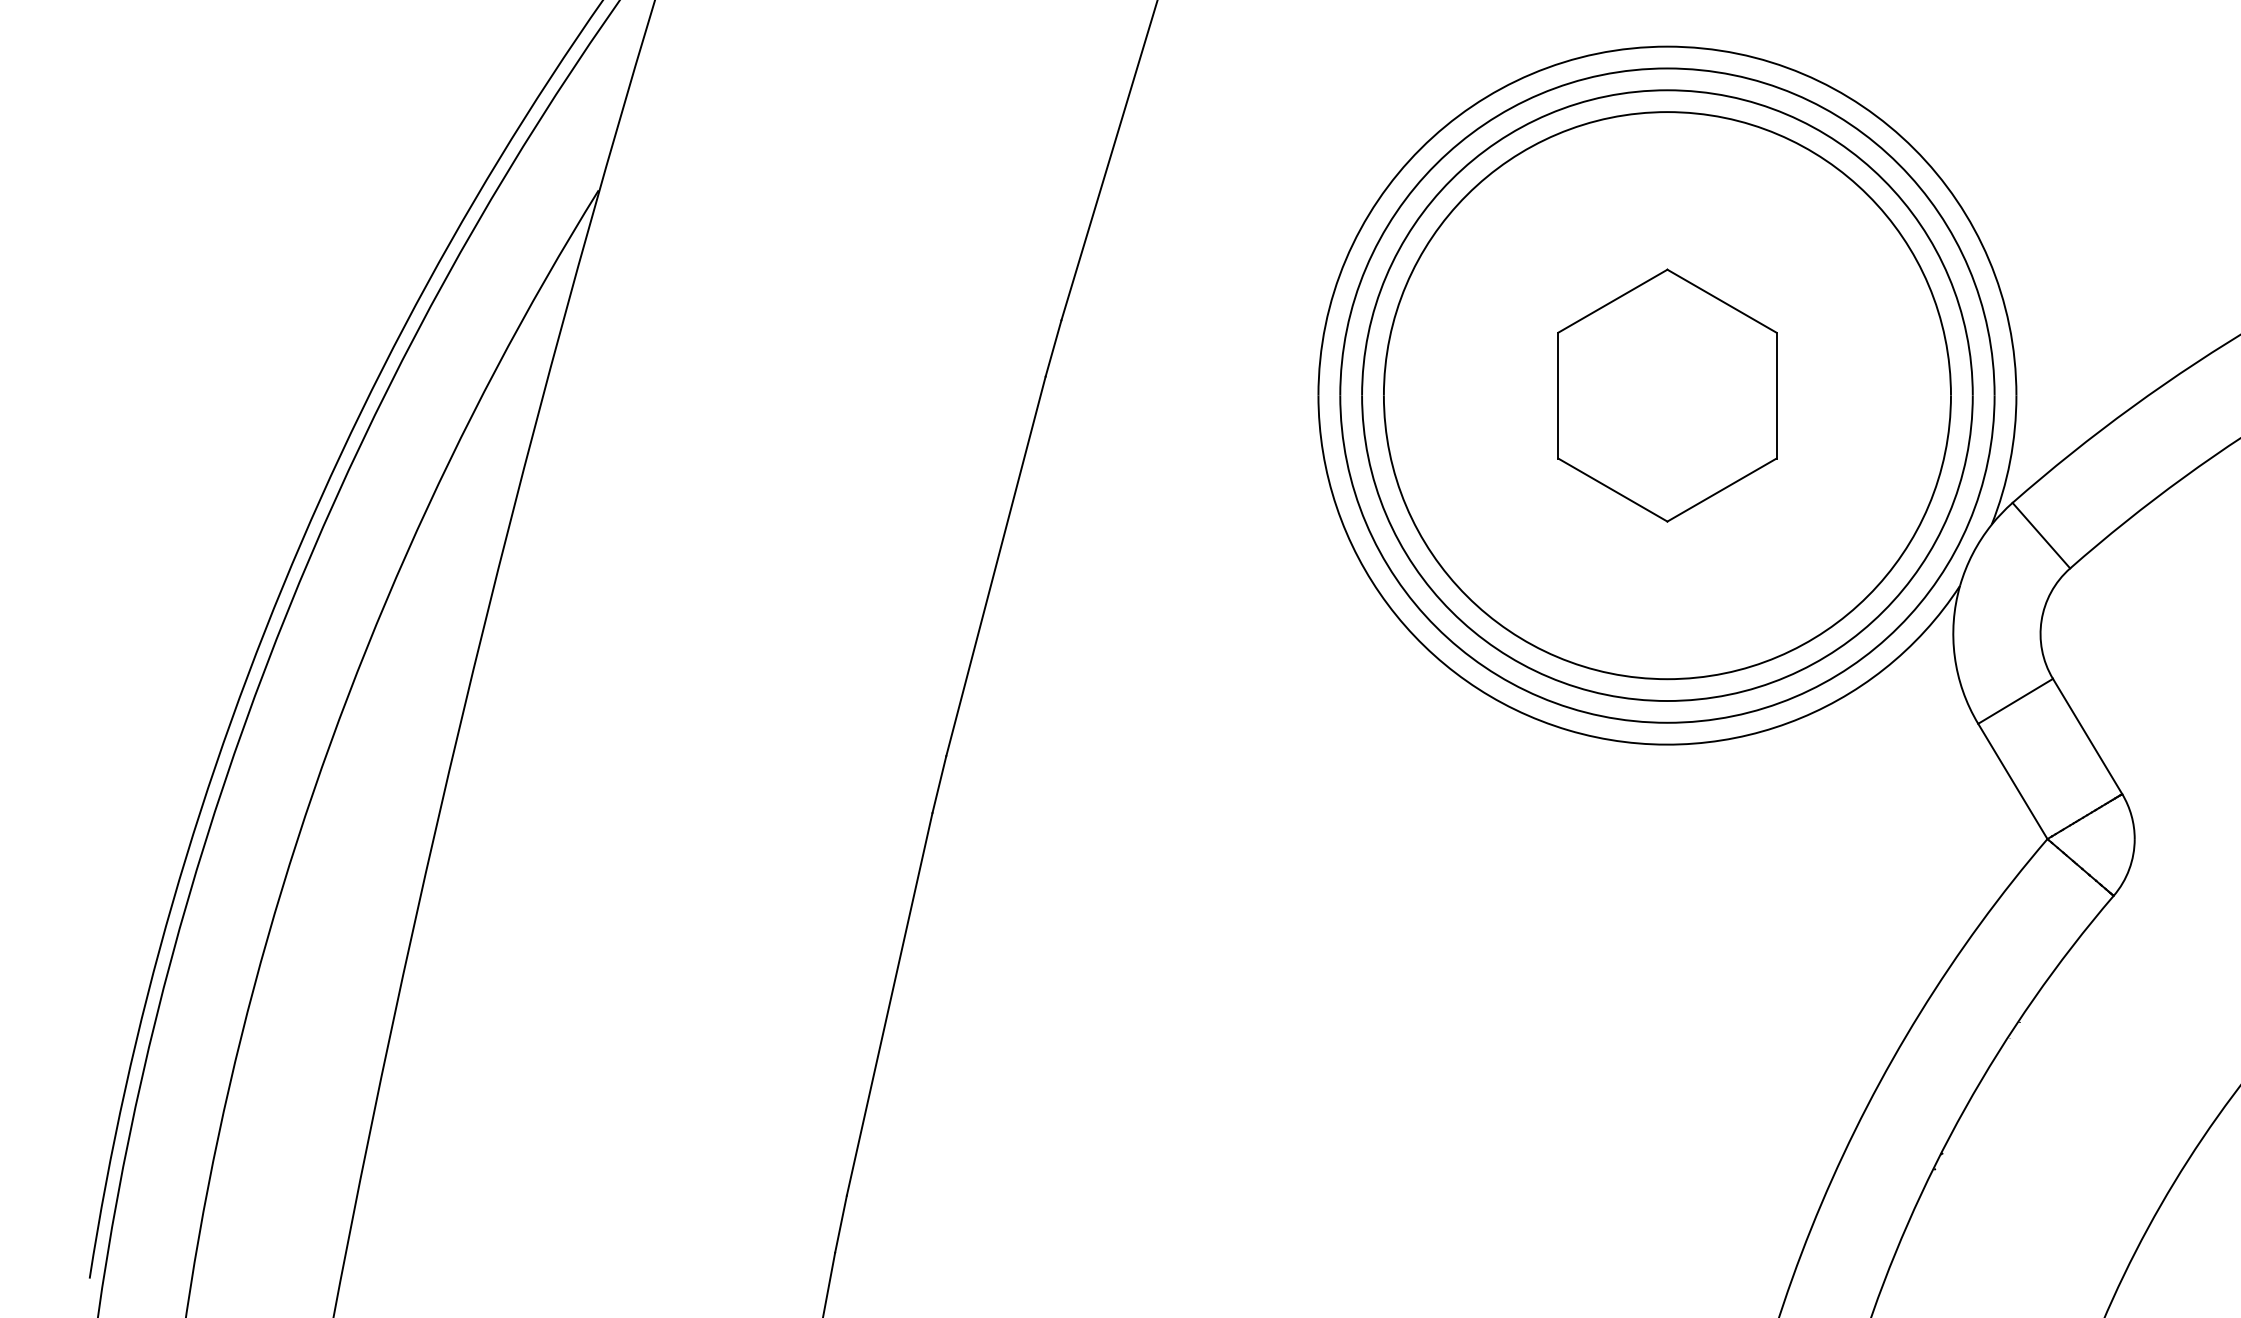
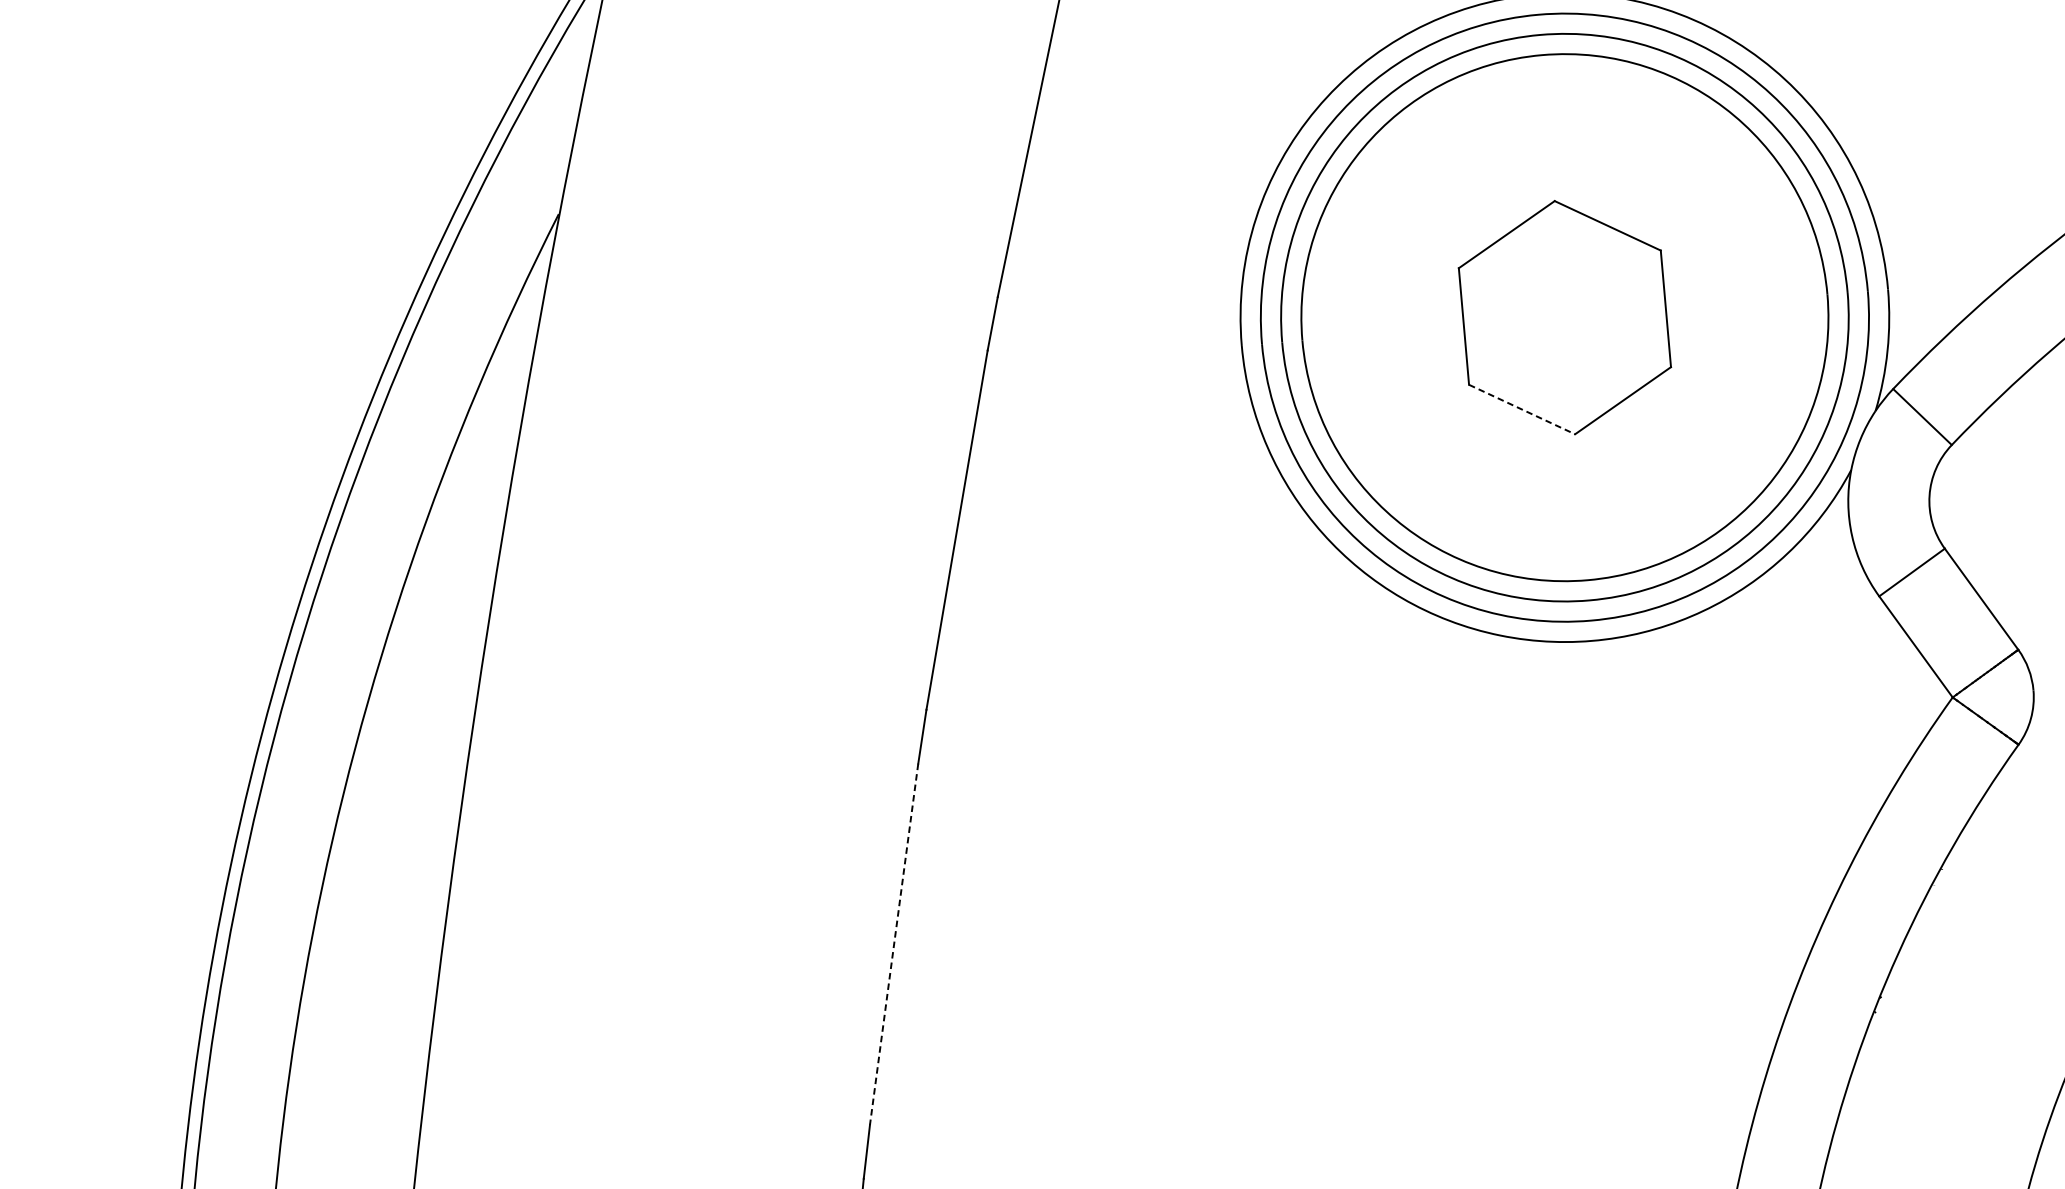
line: (1612, 490) -> (1521, 409), solid -> dashed
line: (889, 1004) -> (893, 944), solid -> dashed

